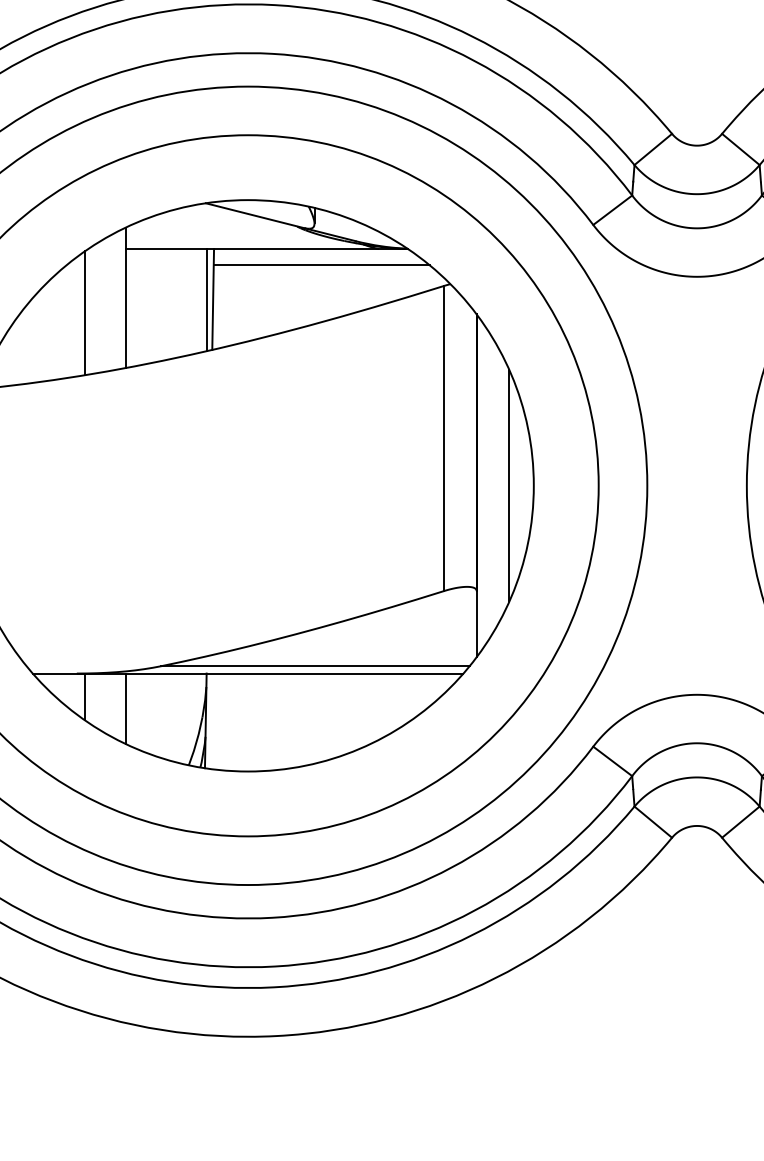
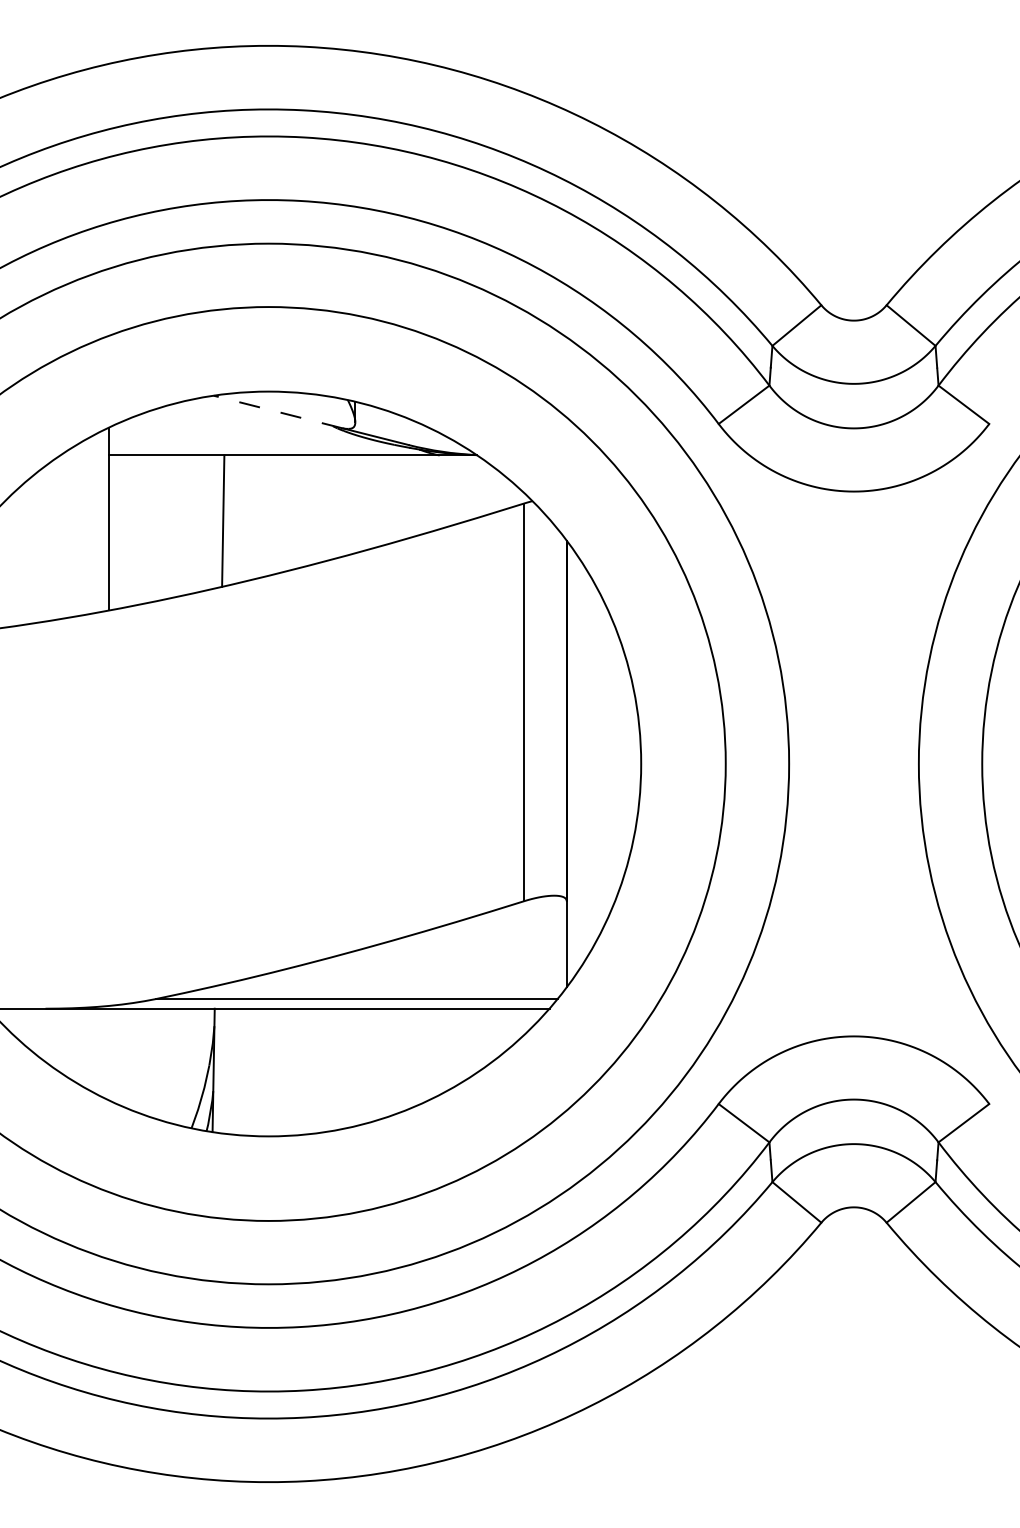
line: (254, 215) -> (277, 411), solid -> dashed
line: (321, 265) -> (364, 476), removed
line: (207, 299) -> (215, 521), removed
line: (85, 312) -> (56, 538), removed
line: (509, 485) -> (609, 763), removed
line: (85, 696) -> (56, 1038), removed
line: (125, 708) -> (109, 1054), removed

